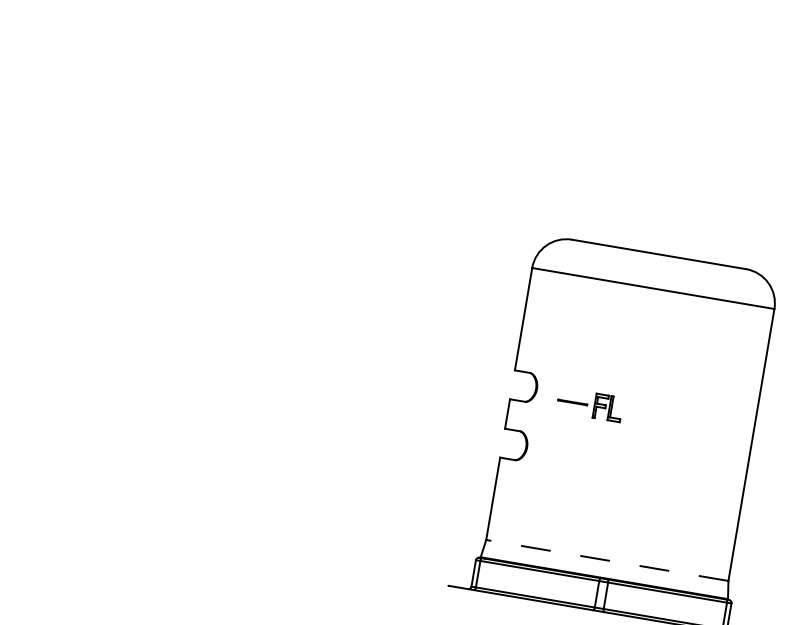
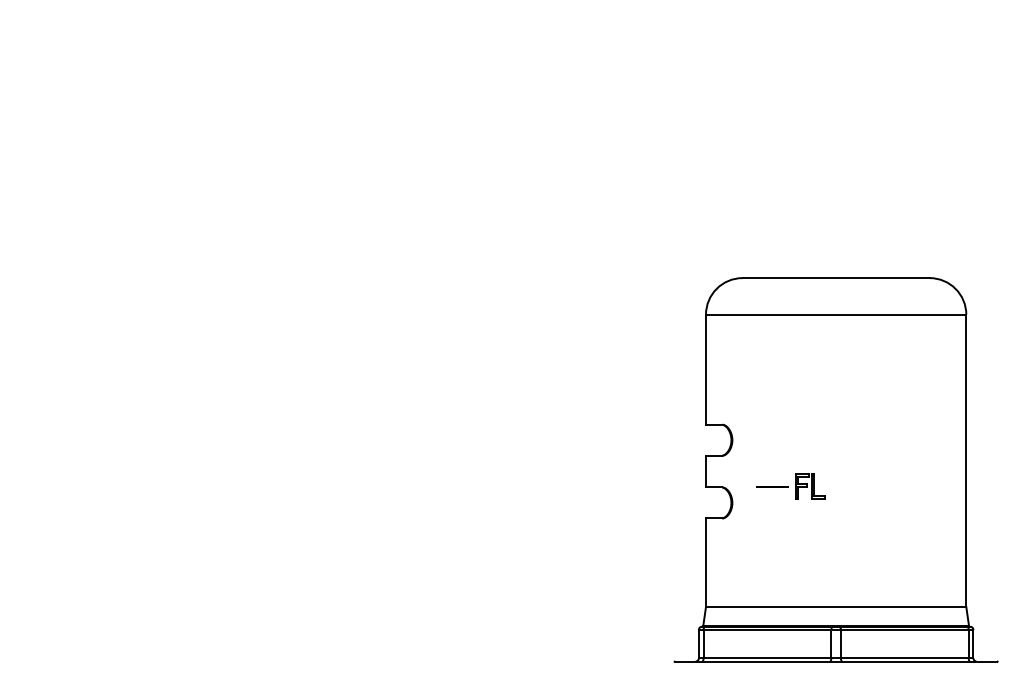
part: (589, 404) -> (790, 486), moved
line: (606, 559) -> (835, 606), dashed -> solid

